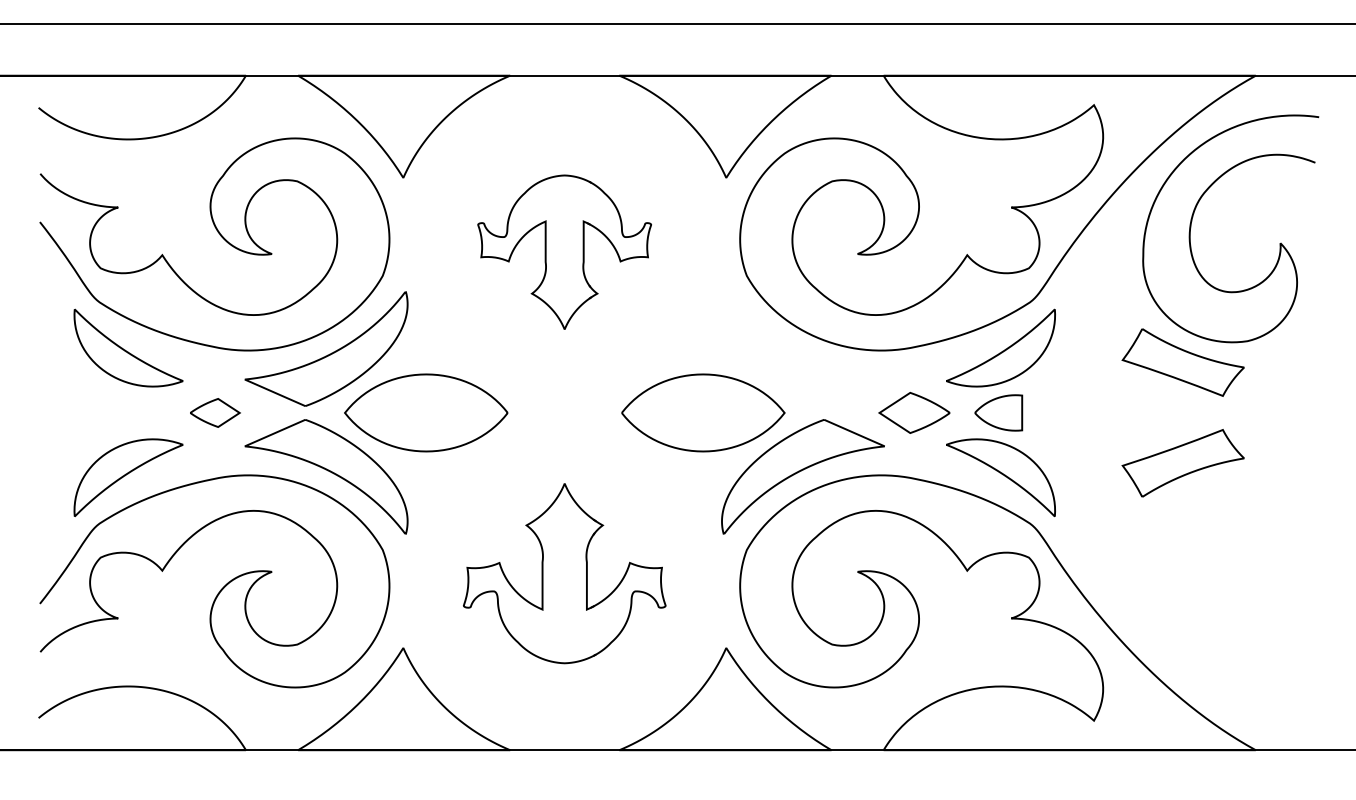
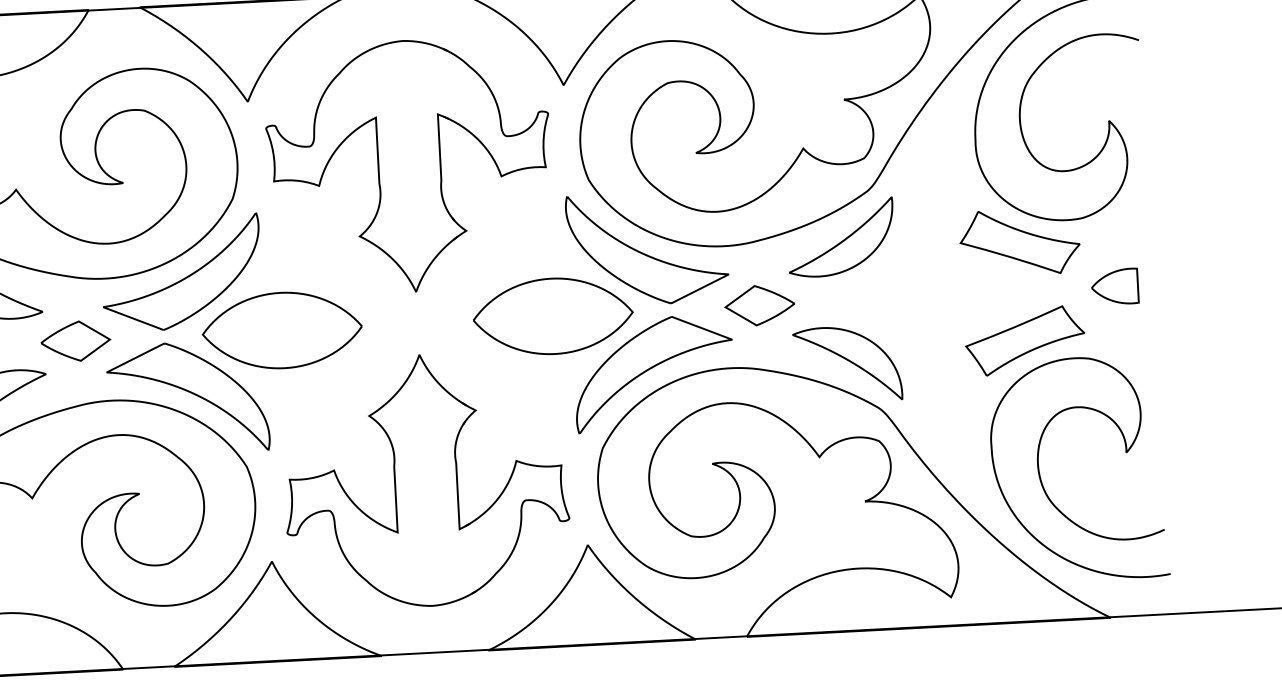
part: (564, 252) -> (409, 166), size x1.67
part: (802, 348) -> (646, 248), added
part: (215, 412) -> (76, 340), size x1.43
part: (998, 412) -> (1114, 286), moved
part: (564, 573) -> (425, 480), size x1.43
curve: (1192, 604) -> (1041, 478), added

